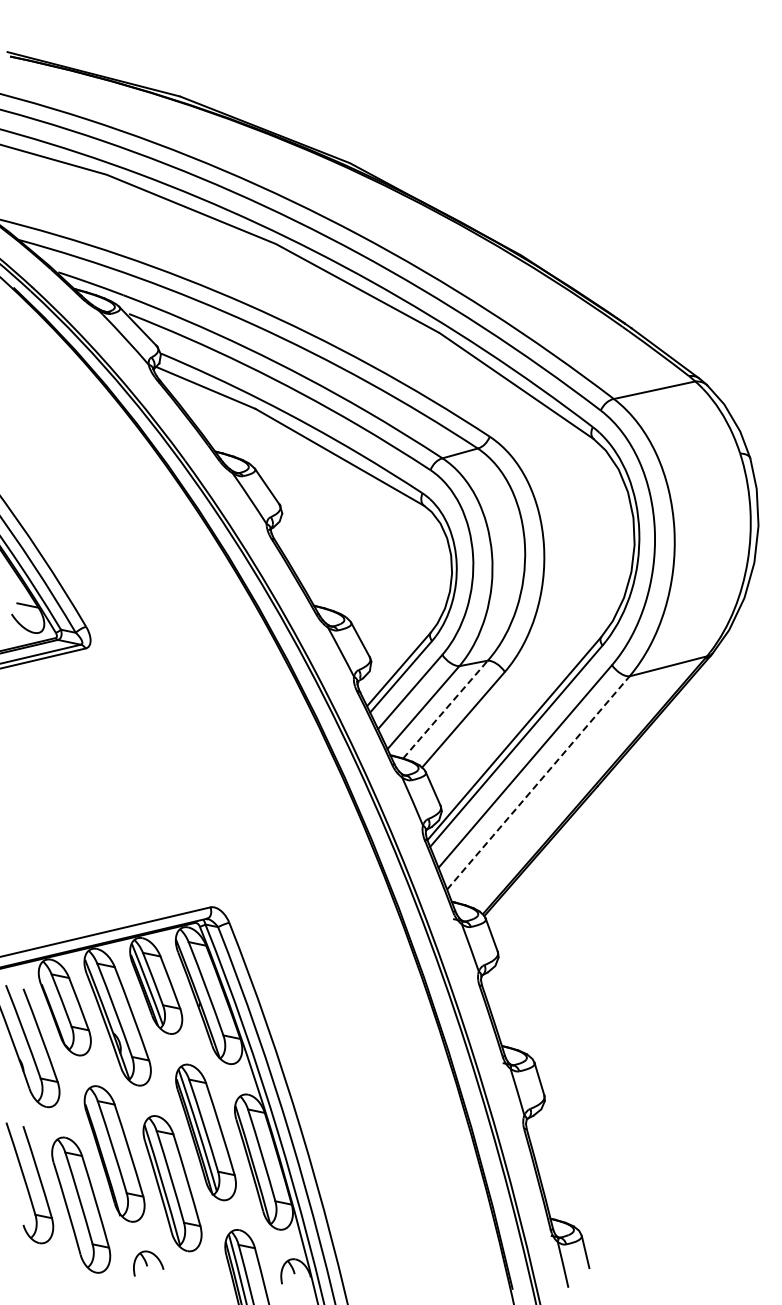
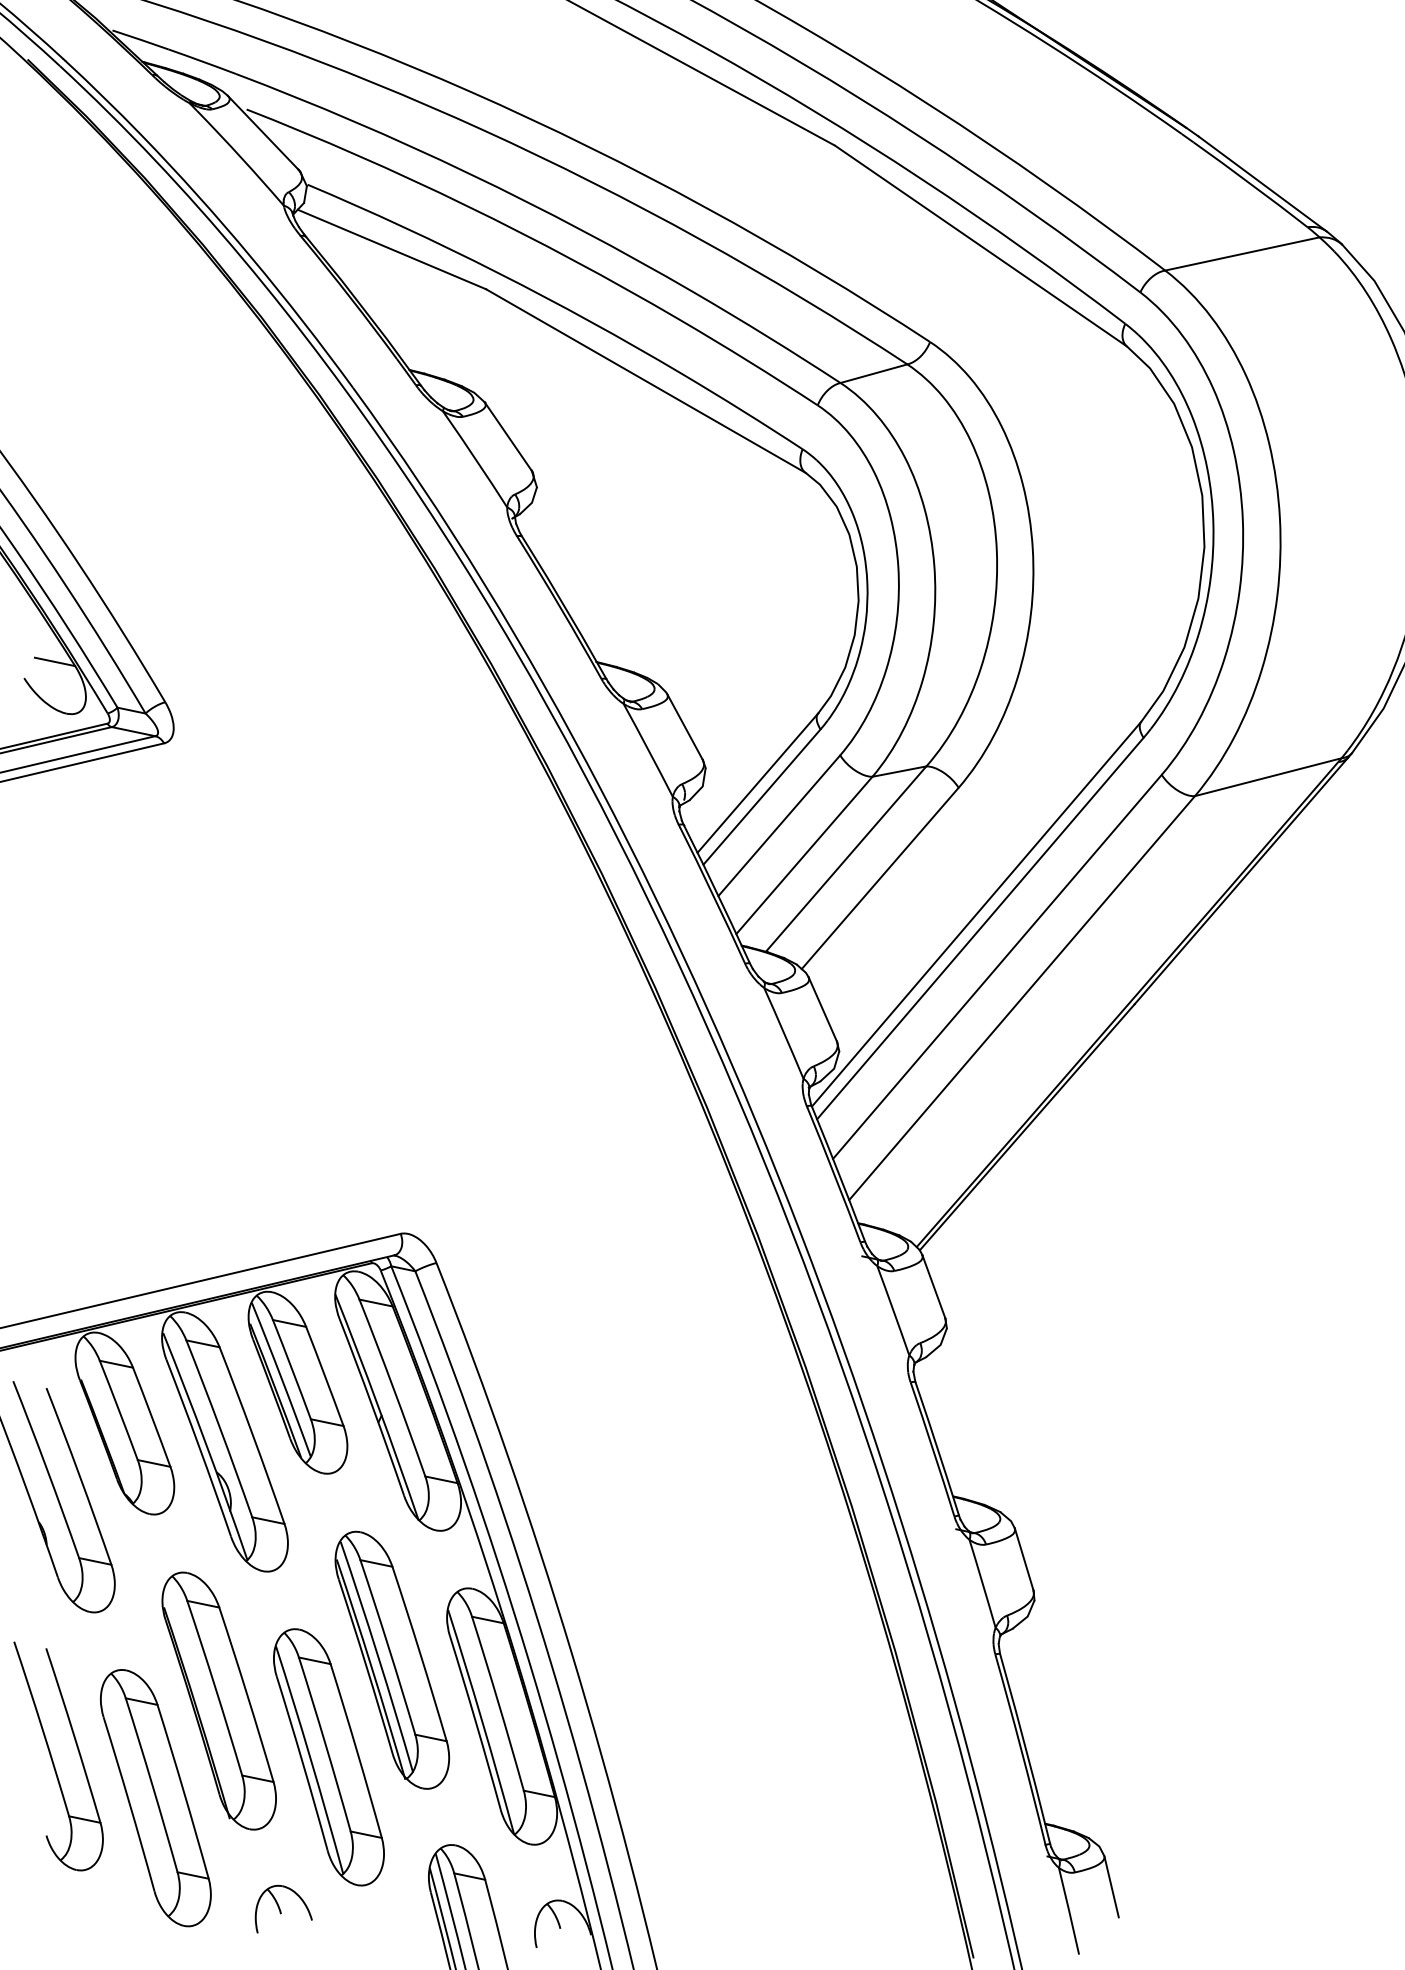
line: (445, 709) -> (846, 858), dashed -> solid
line: (538, 782) -> (1022, 997), dashed -> solid

